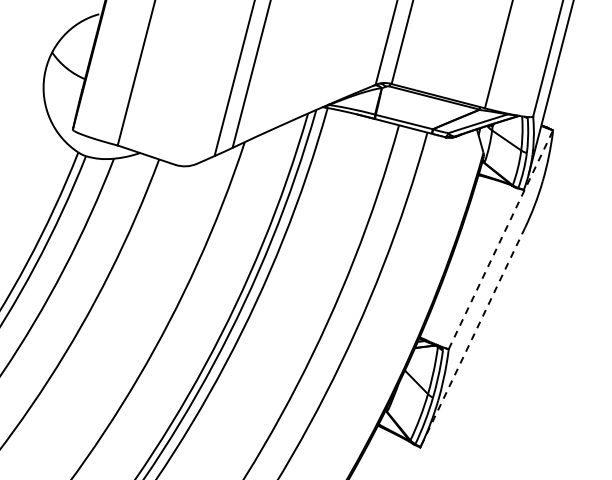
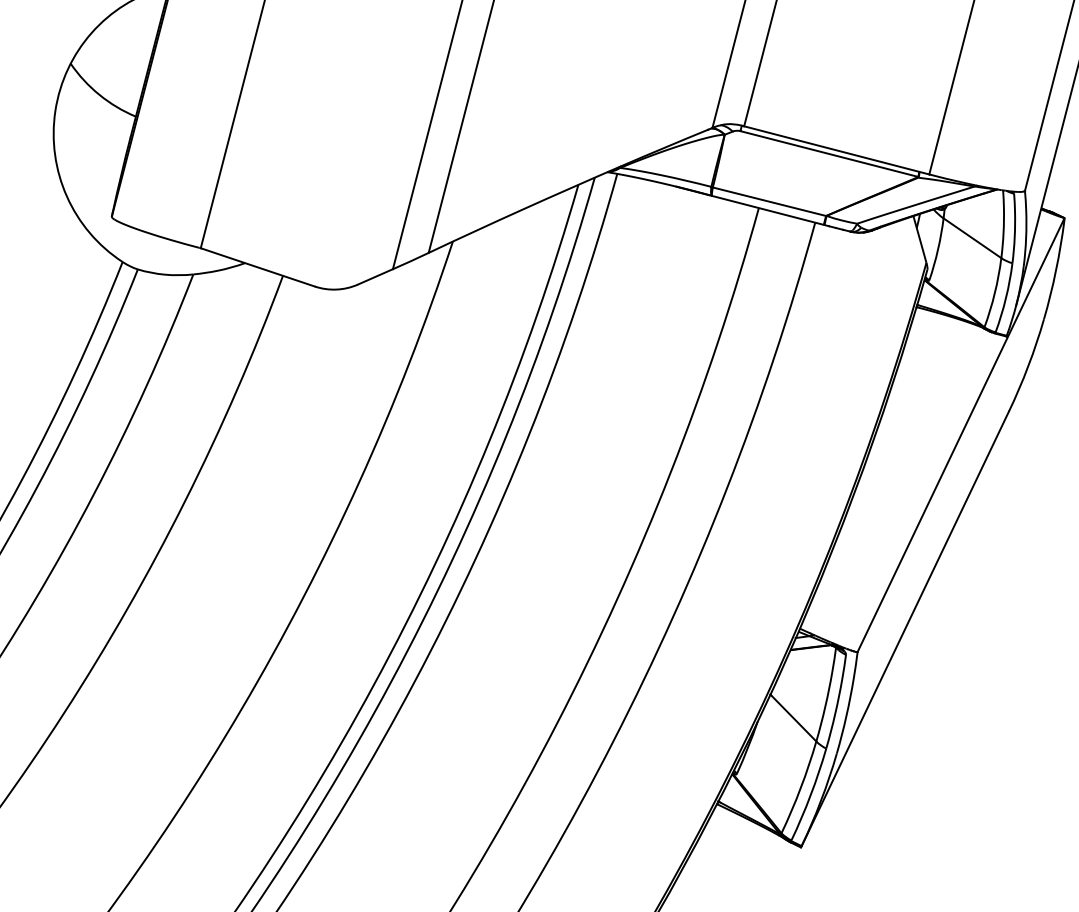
line: (501, 239) -> (962, 434), dashed -> solid
line: (472, 337) -> (904, 629), dashed -> solid

